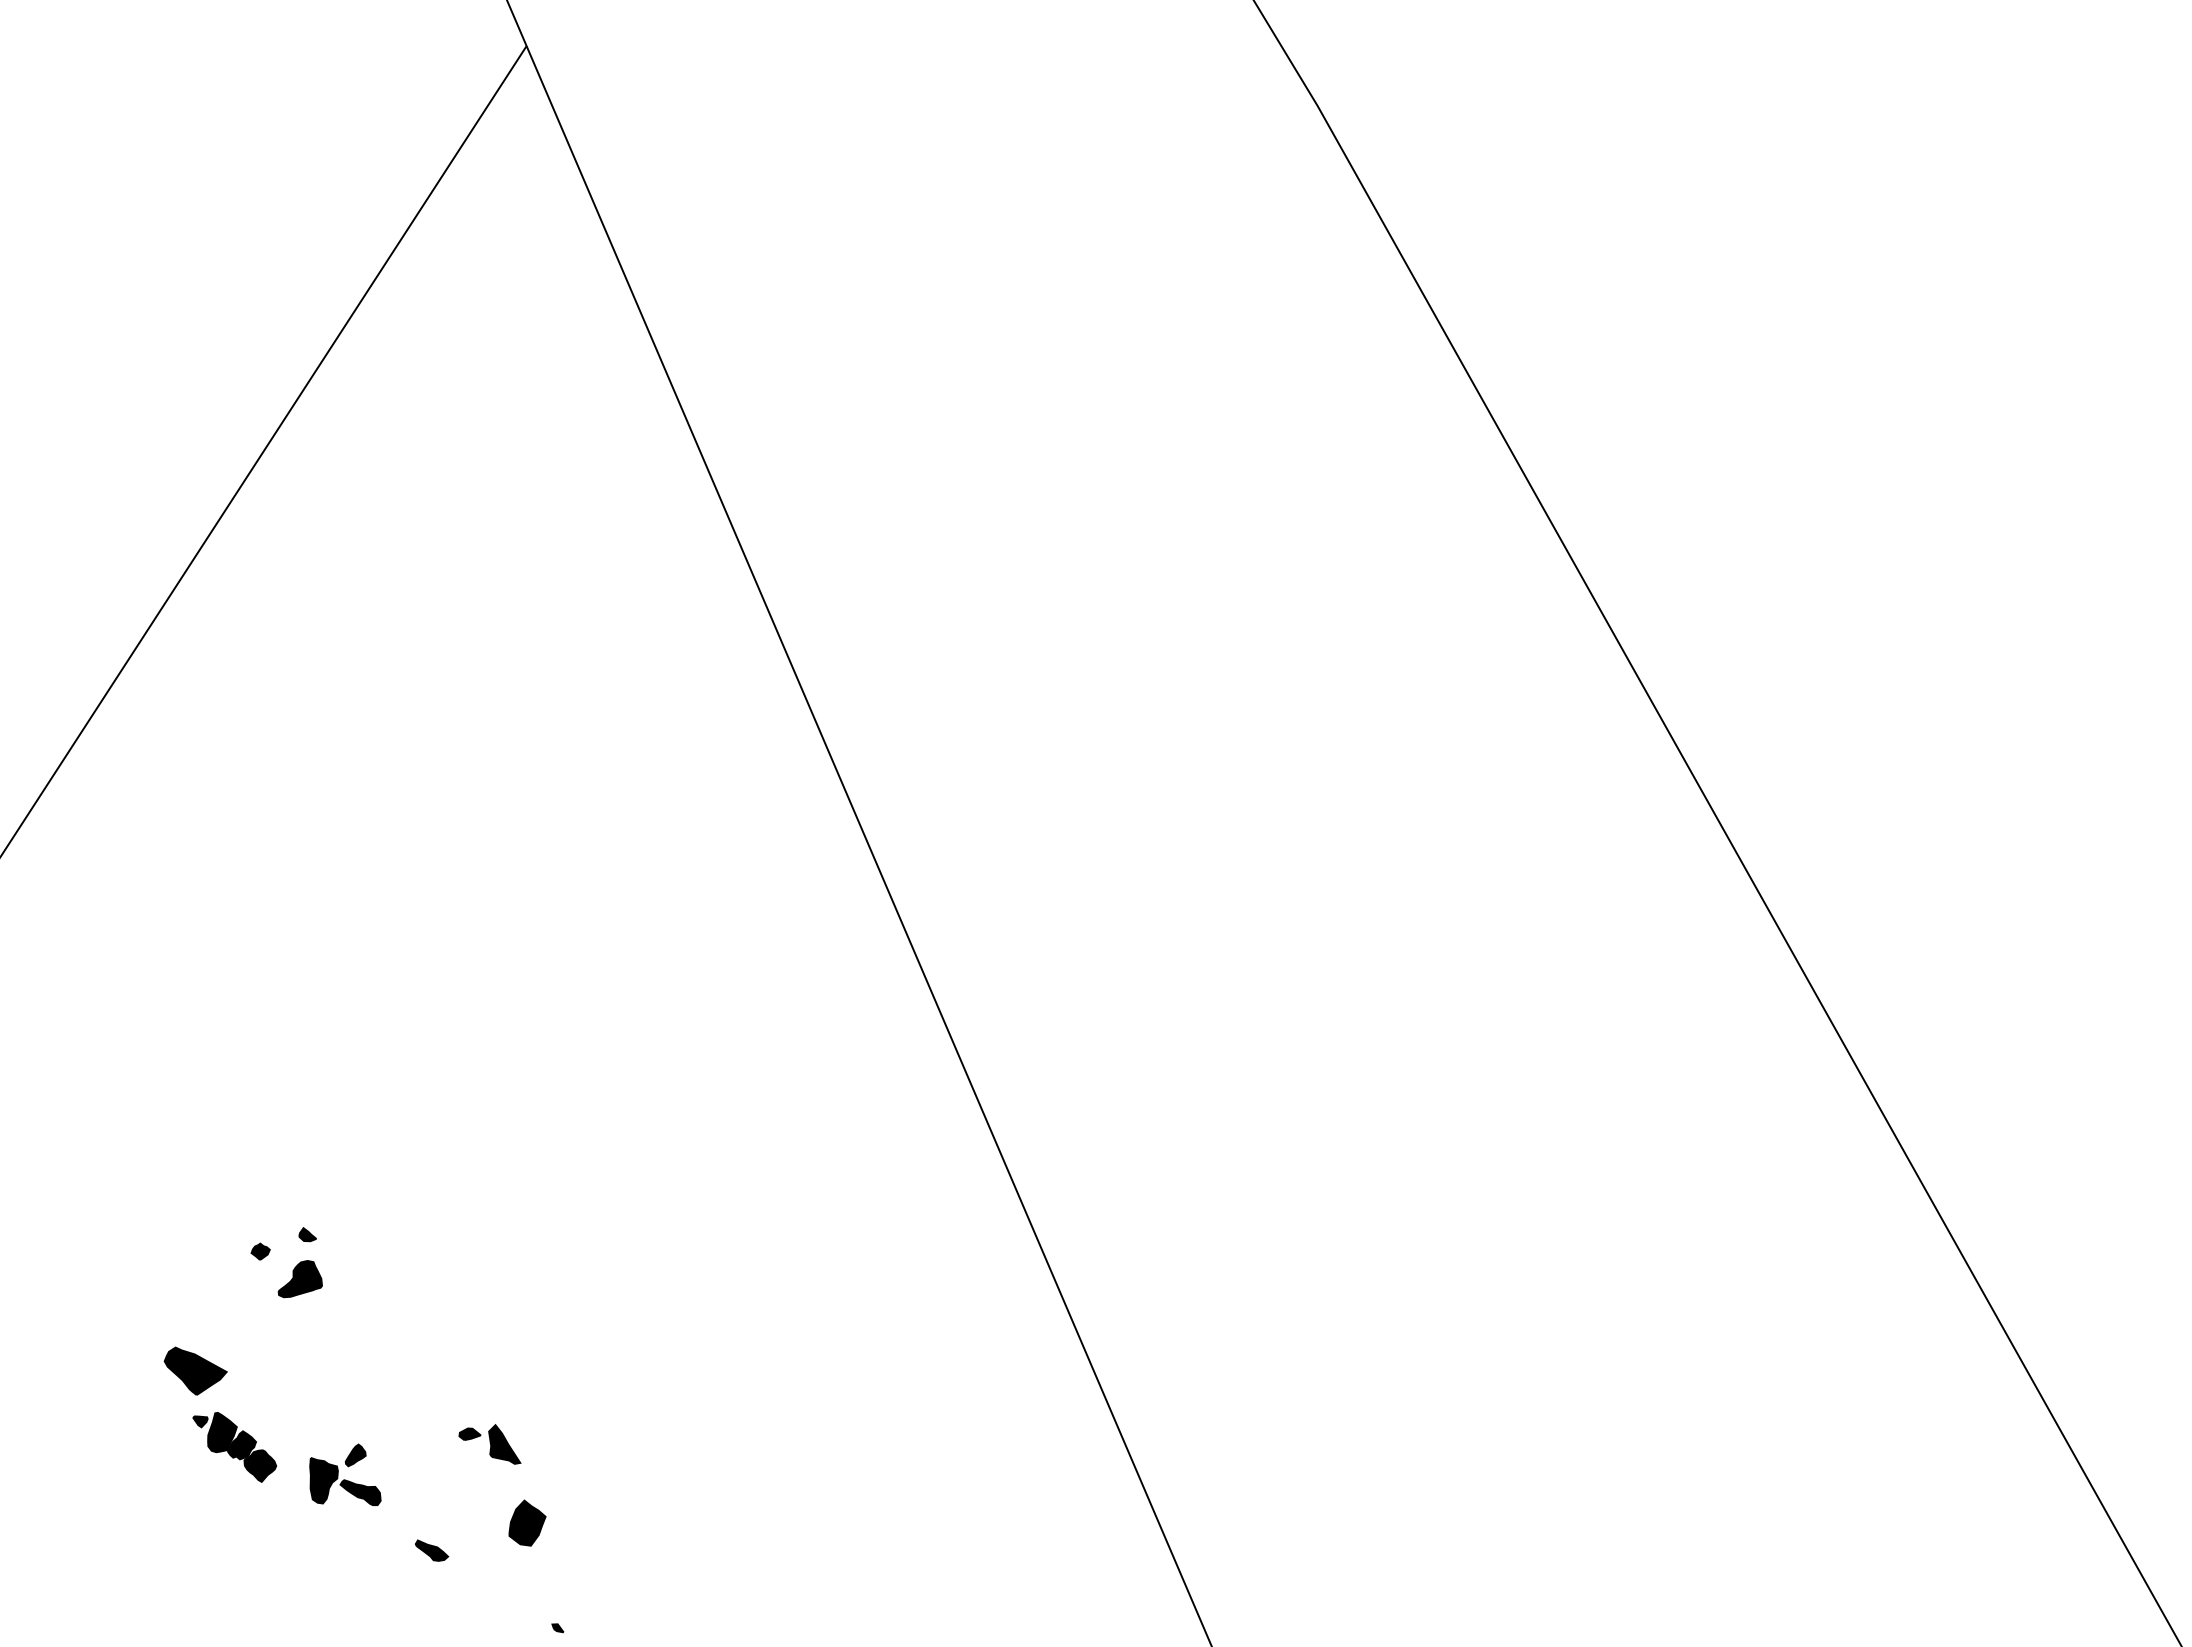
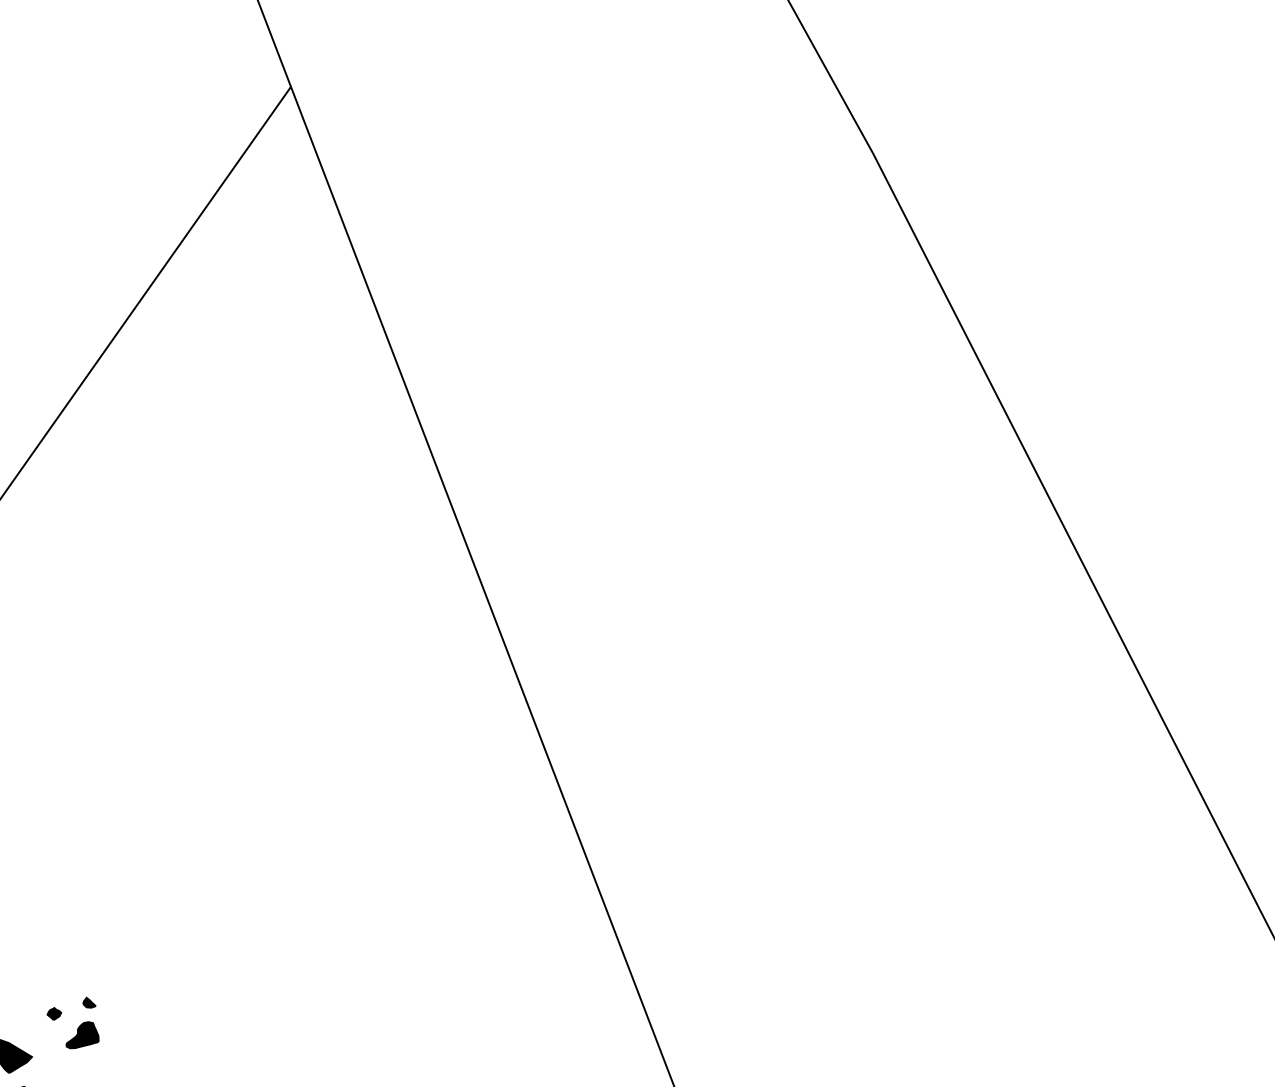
part: (294, 1267) -> (78, 1026), moved

